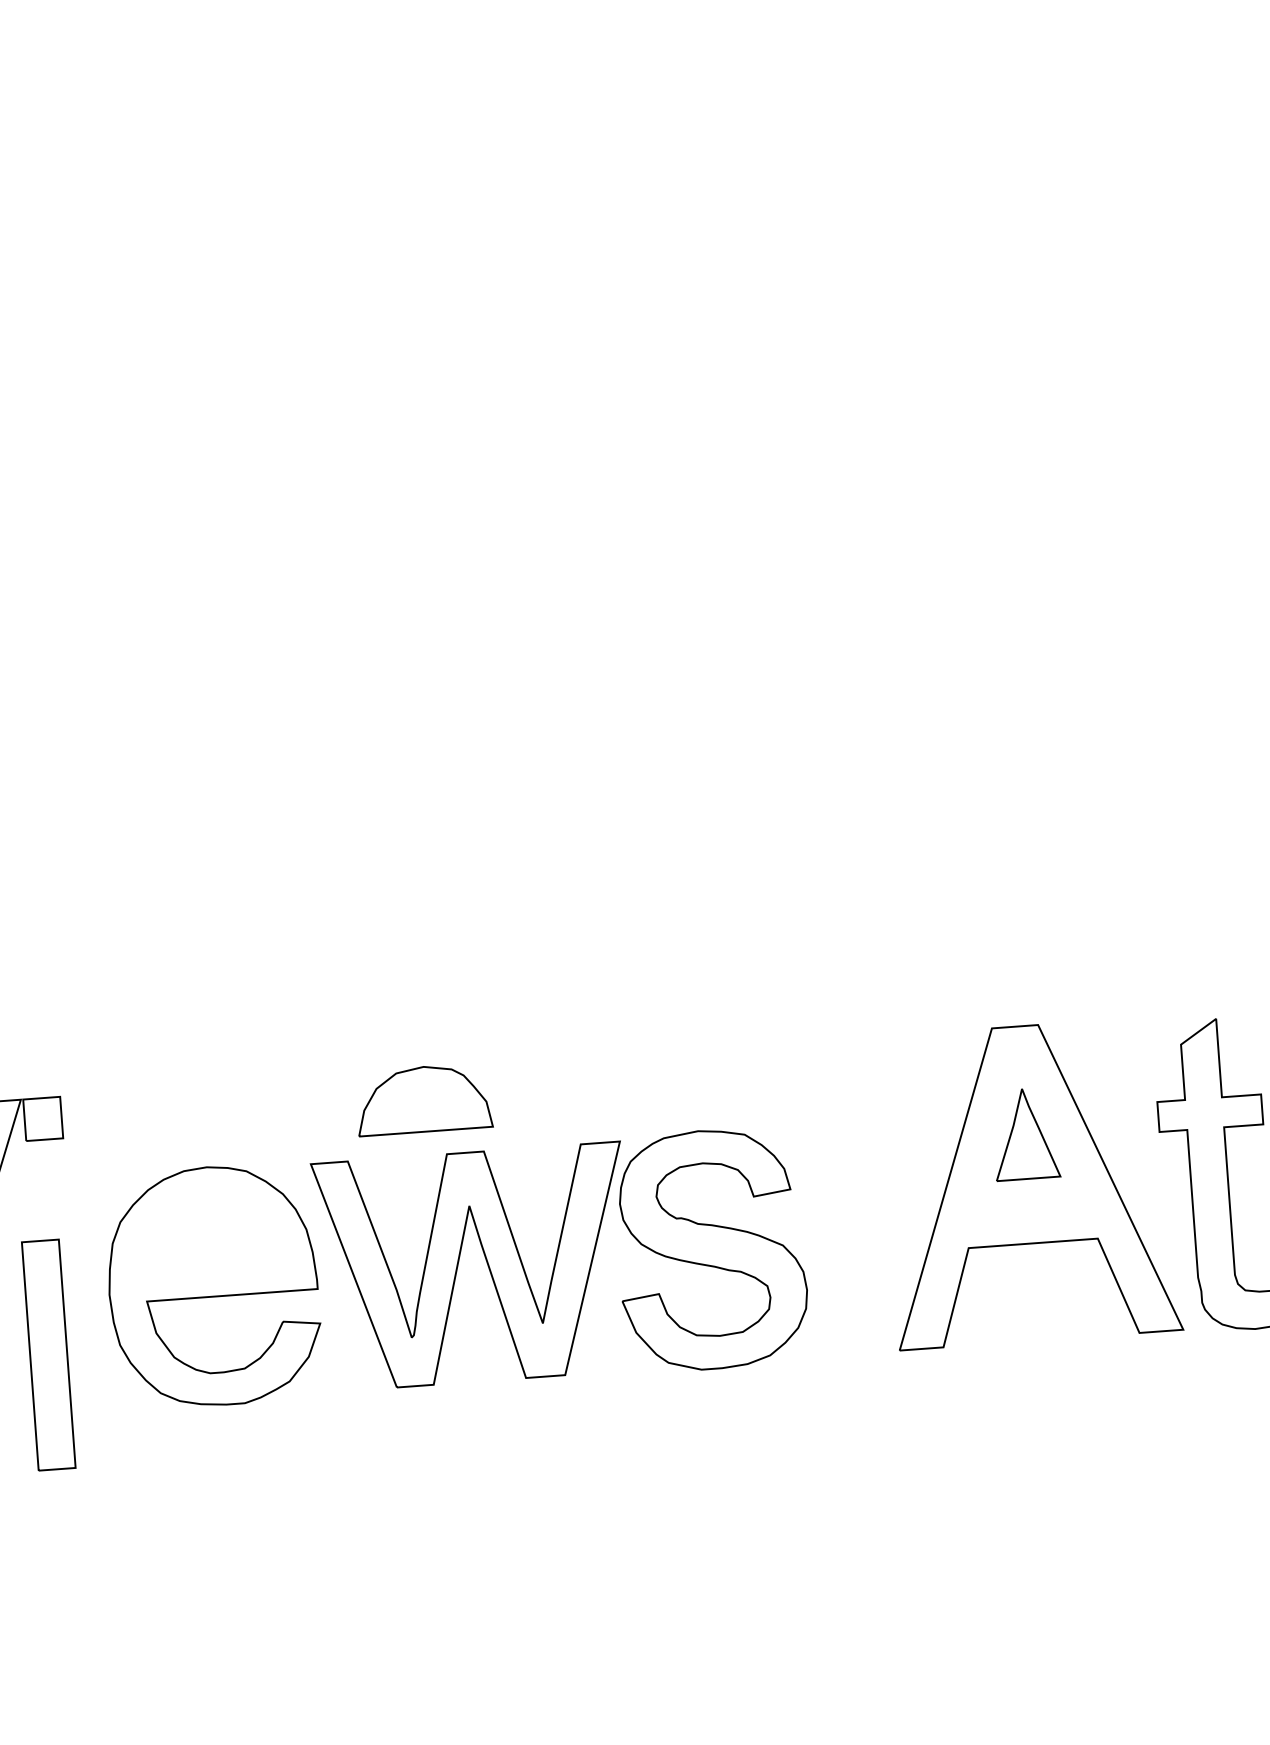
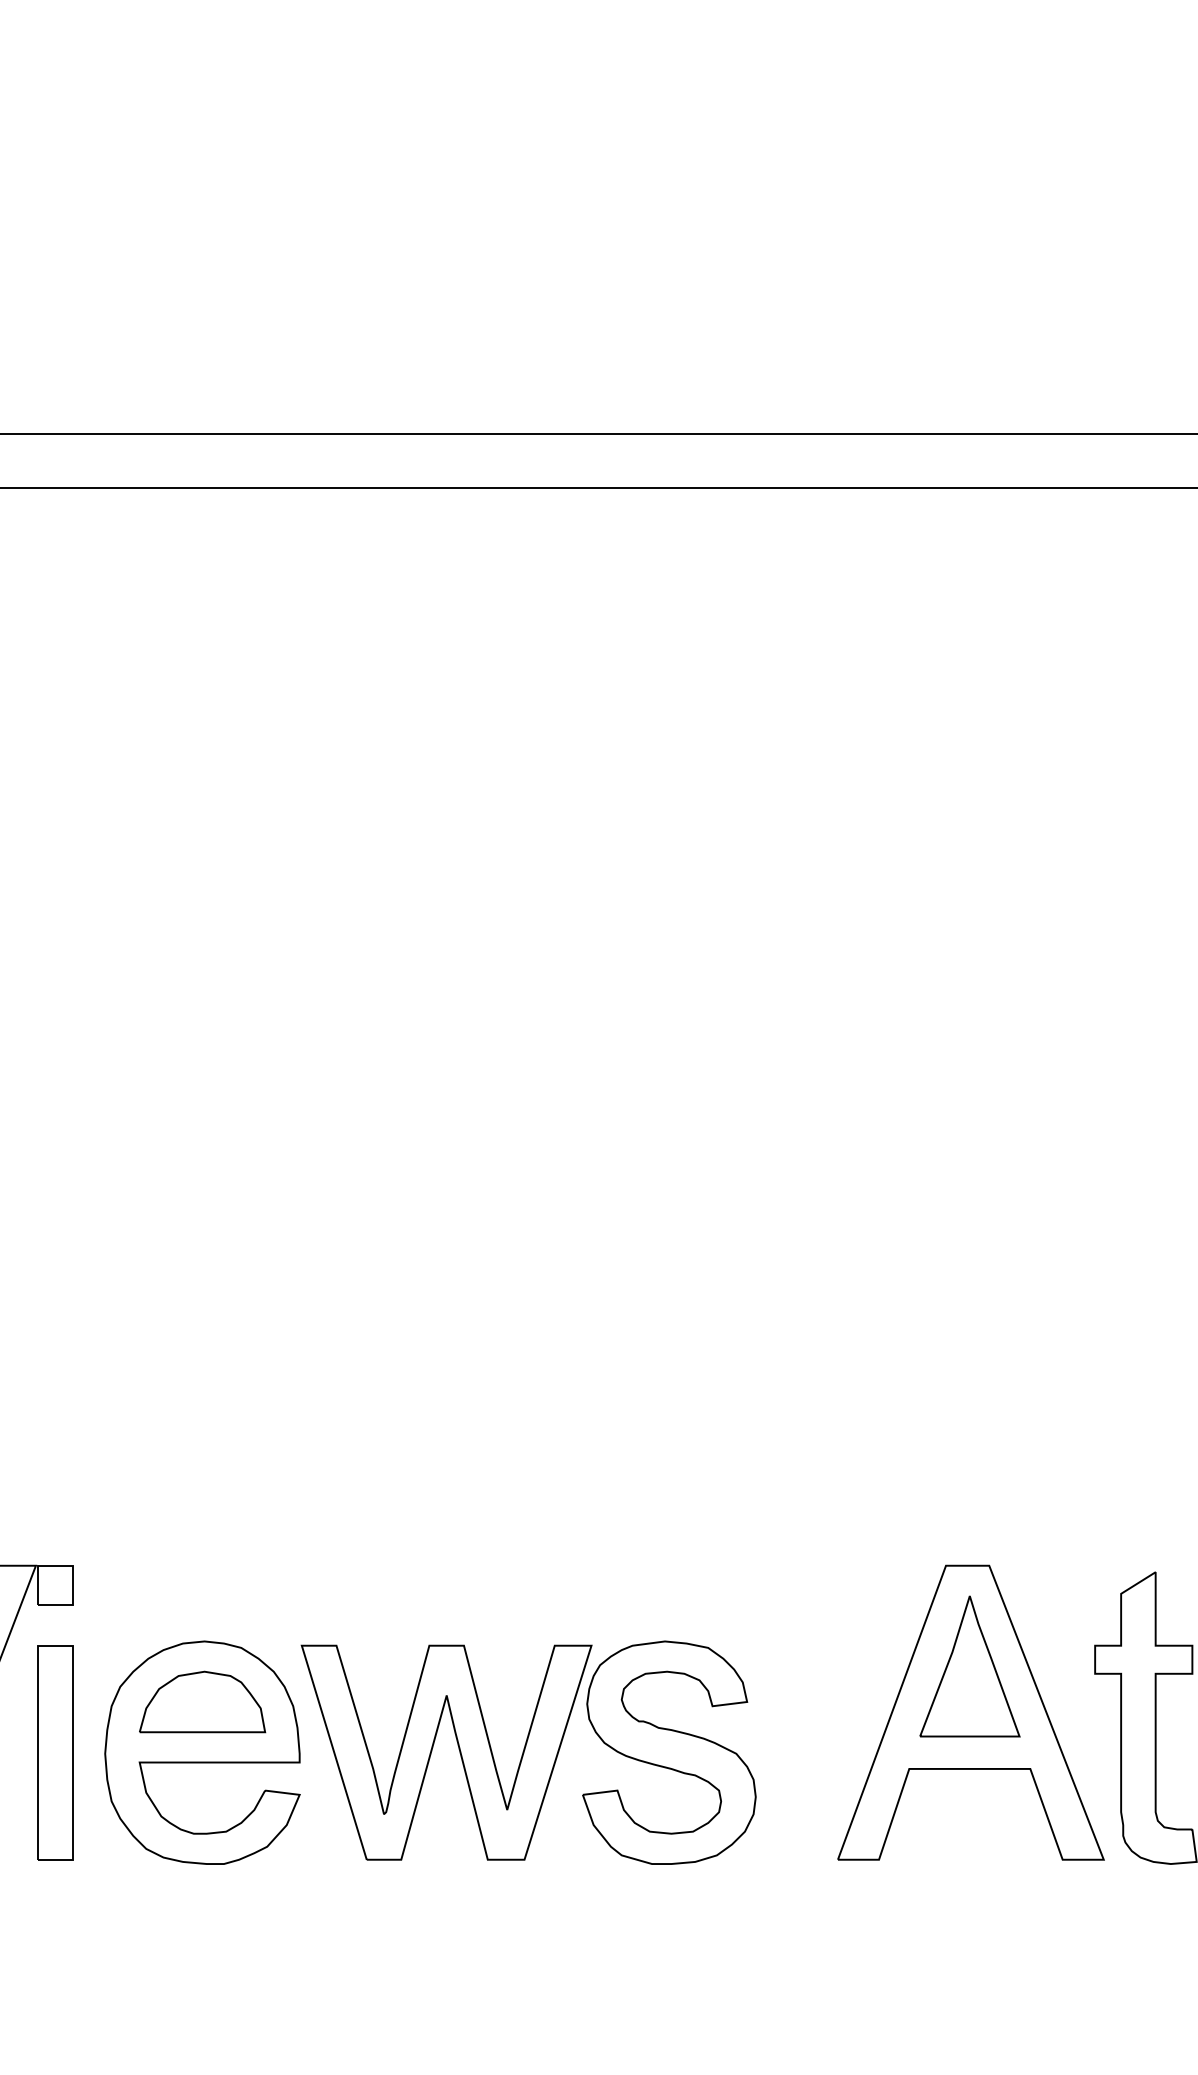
part: (423, 1098) -> (202, 1701), moved
part: (1024, 1134) -> (969, 1666), size x1.67
part: (48, 1354) -> (55, 1752), moved

